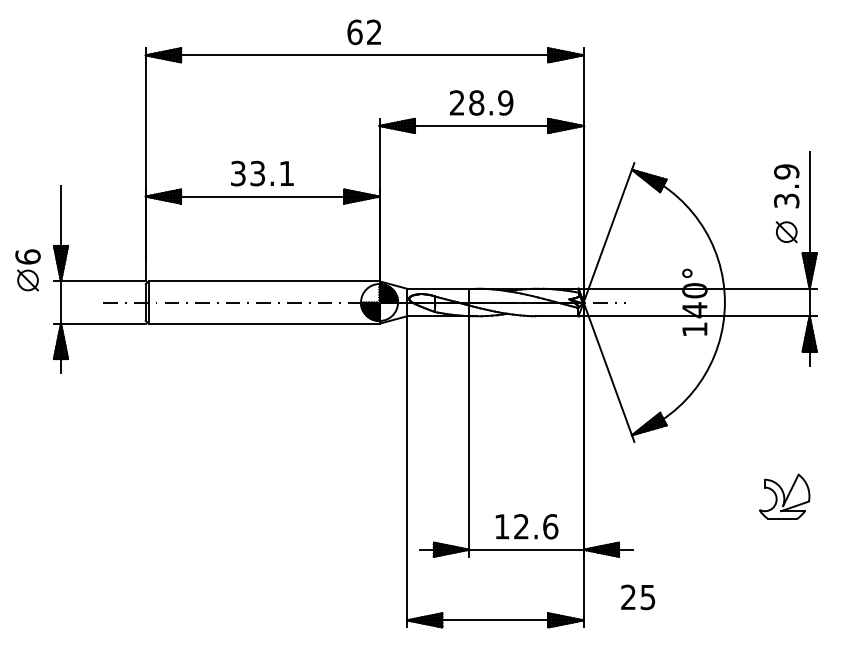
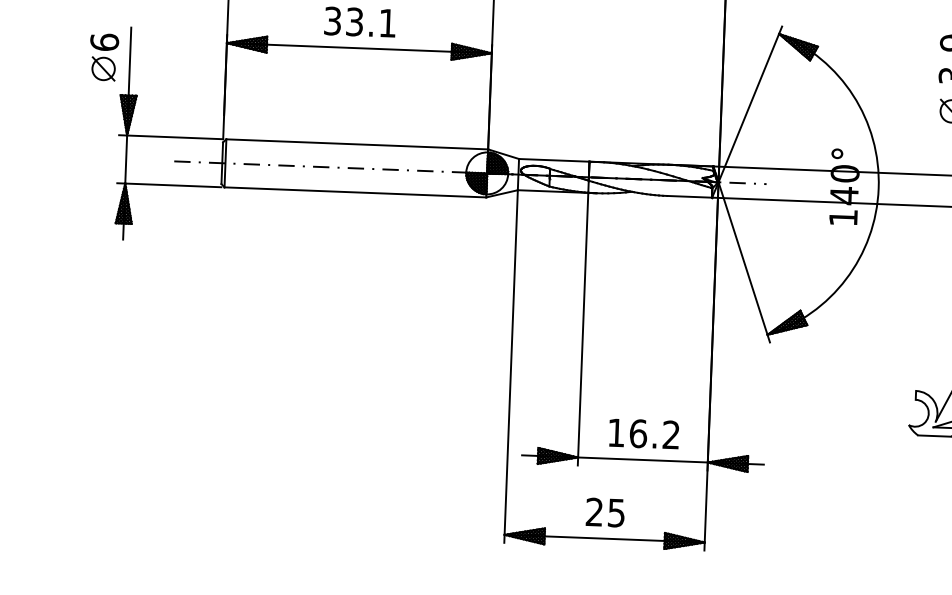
part: (27, 270) -> (103, 57), moved
text: (536, 526) -> (655, 434), 12.6 -> 16.2
text: (637, 597) -> (604, 512), moved

